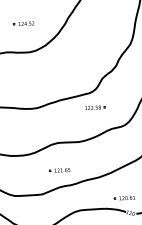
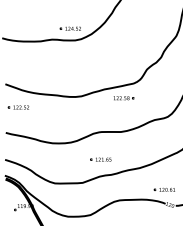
part: (22, 23) -> (69, 28), moved
part: (94, 107) -> (123, 98), moved

